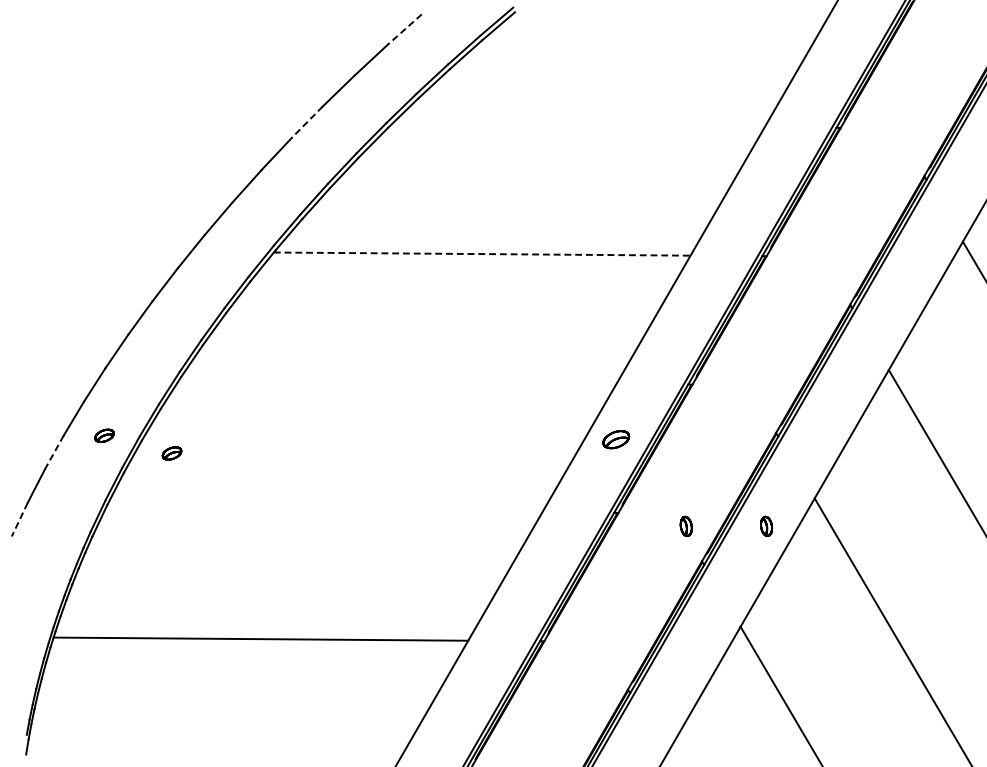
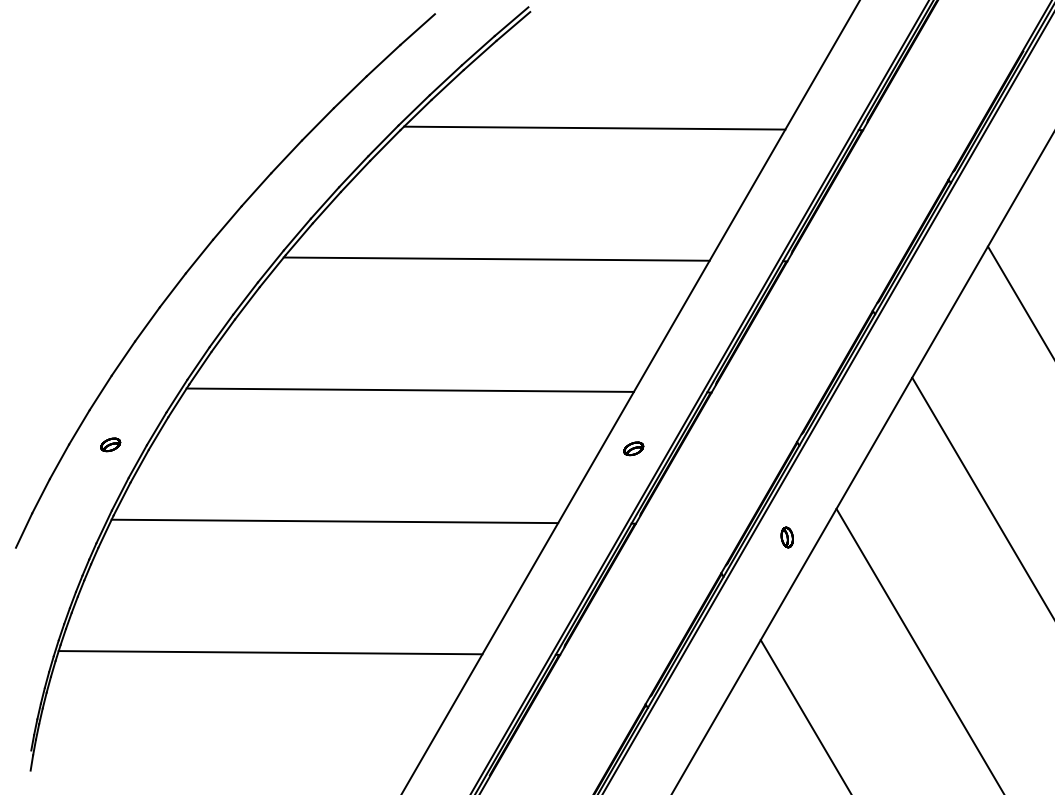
line: (404, 29) -> (417, 29), dashed -> solid
line: (306, 122) -> (317, 124), dashed -> solid
line: (577, 125) -> (594, 127), added
line: (482, 254) -> (496, 259), dashed -> solid
line: (396, 381) -> (409, 389), added
part: (616, 439) -> (633, 448), size x0.71
line: (54, 452) -> (59, 461), dashed -> solid
part: (171, 453) -> (179, 462), removed
line: (323, 510) -> (334, 521), added
line: (20, 519) -> (24, 530), dashed -> solid
part: (685, 526) -> (704, 537), removed

